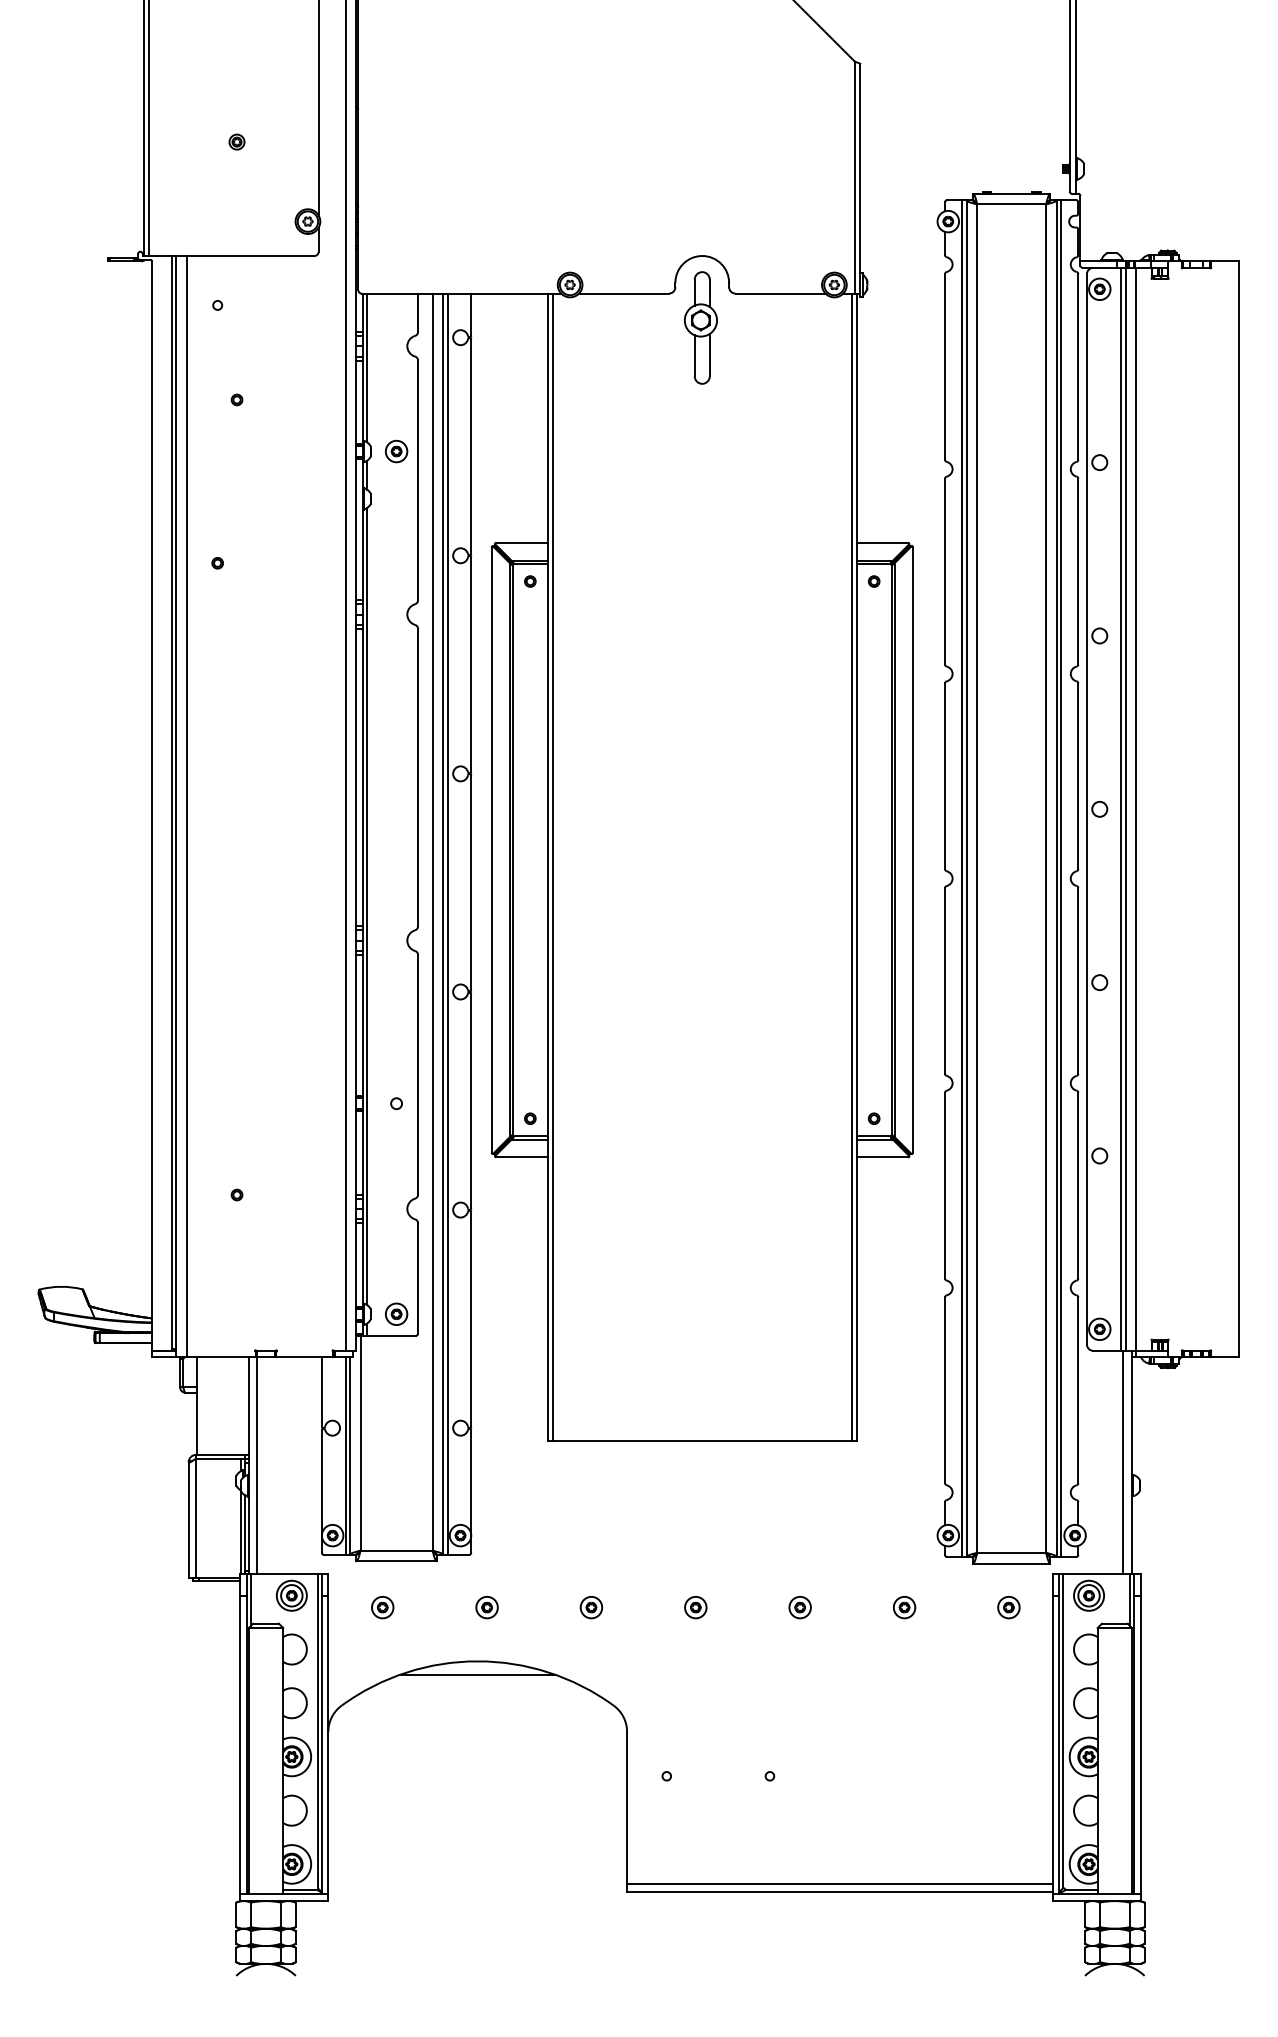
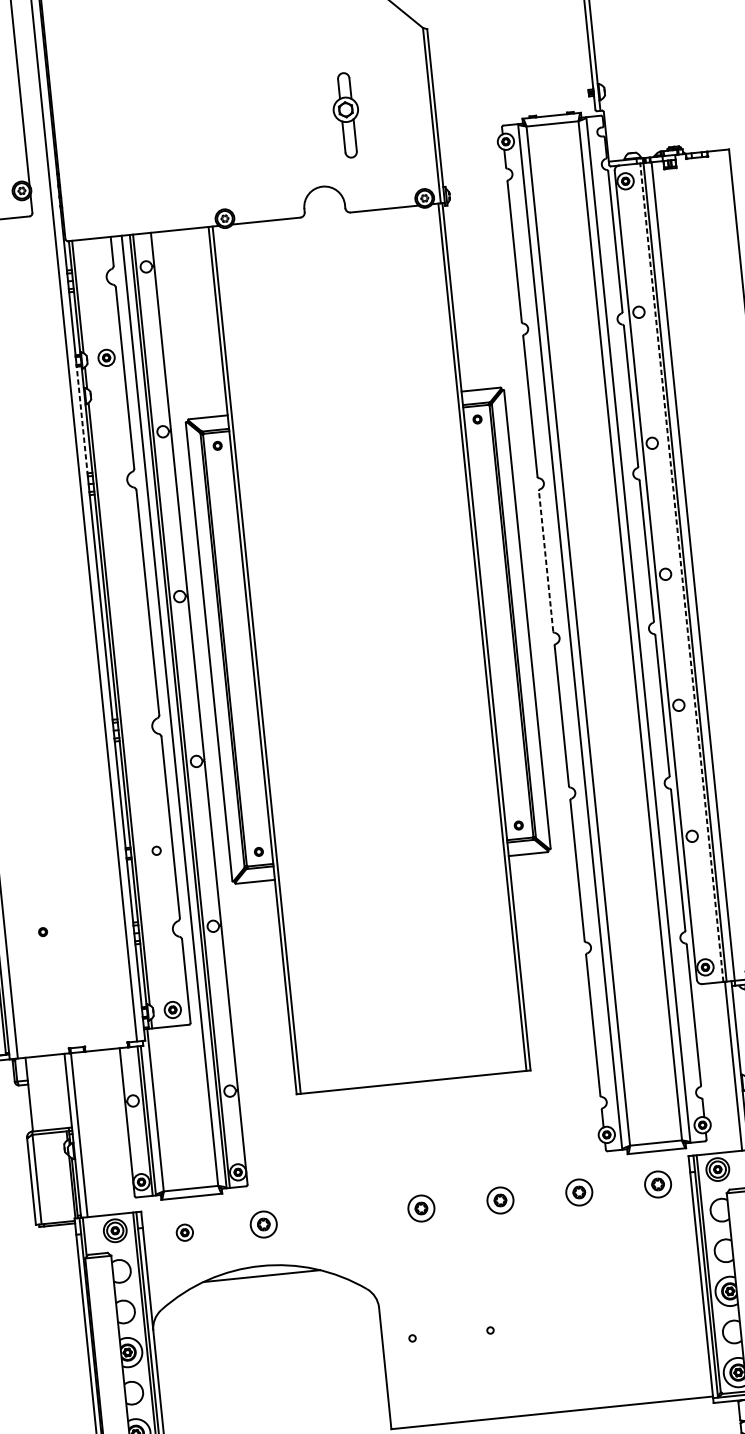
part: (700, 327) -> (346, 115), moved
line: (356, 529) -> (82, 419), solid -> dashed
line: (945, 776) -> (546, 561), solid -> dashed
line: (1121, 809) -> (681, 572), solid -> dashed
line: (962, 878) -> (567, 637), removed
line: (1061, 878) -> (641, 629), removed
part: (486, 1607) -> (263, 1224), size x1.6
part: (591, 1607) -> (342, 1216), removed
part: (695, 1607) -> (421, 1208), size x1.6
part: (799, 1607) -> (499, 1200), size x1.6
part: (904, 1607) -> (579, 1192), size x1.6
part: (1008, 1607) -> (657, 1184), size x1.6
line: (839, 1883) -> (551, 1406), removed

